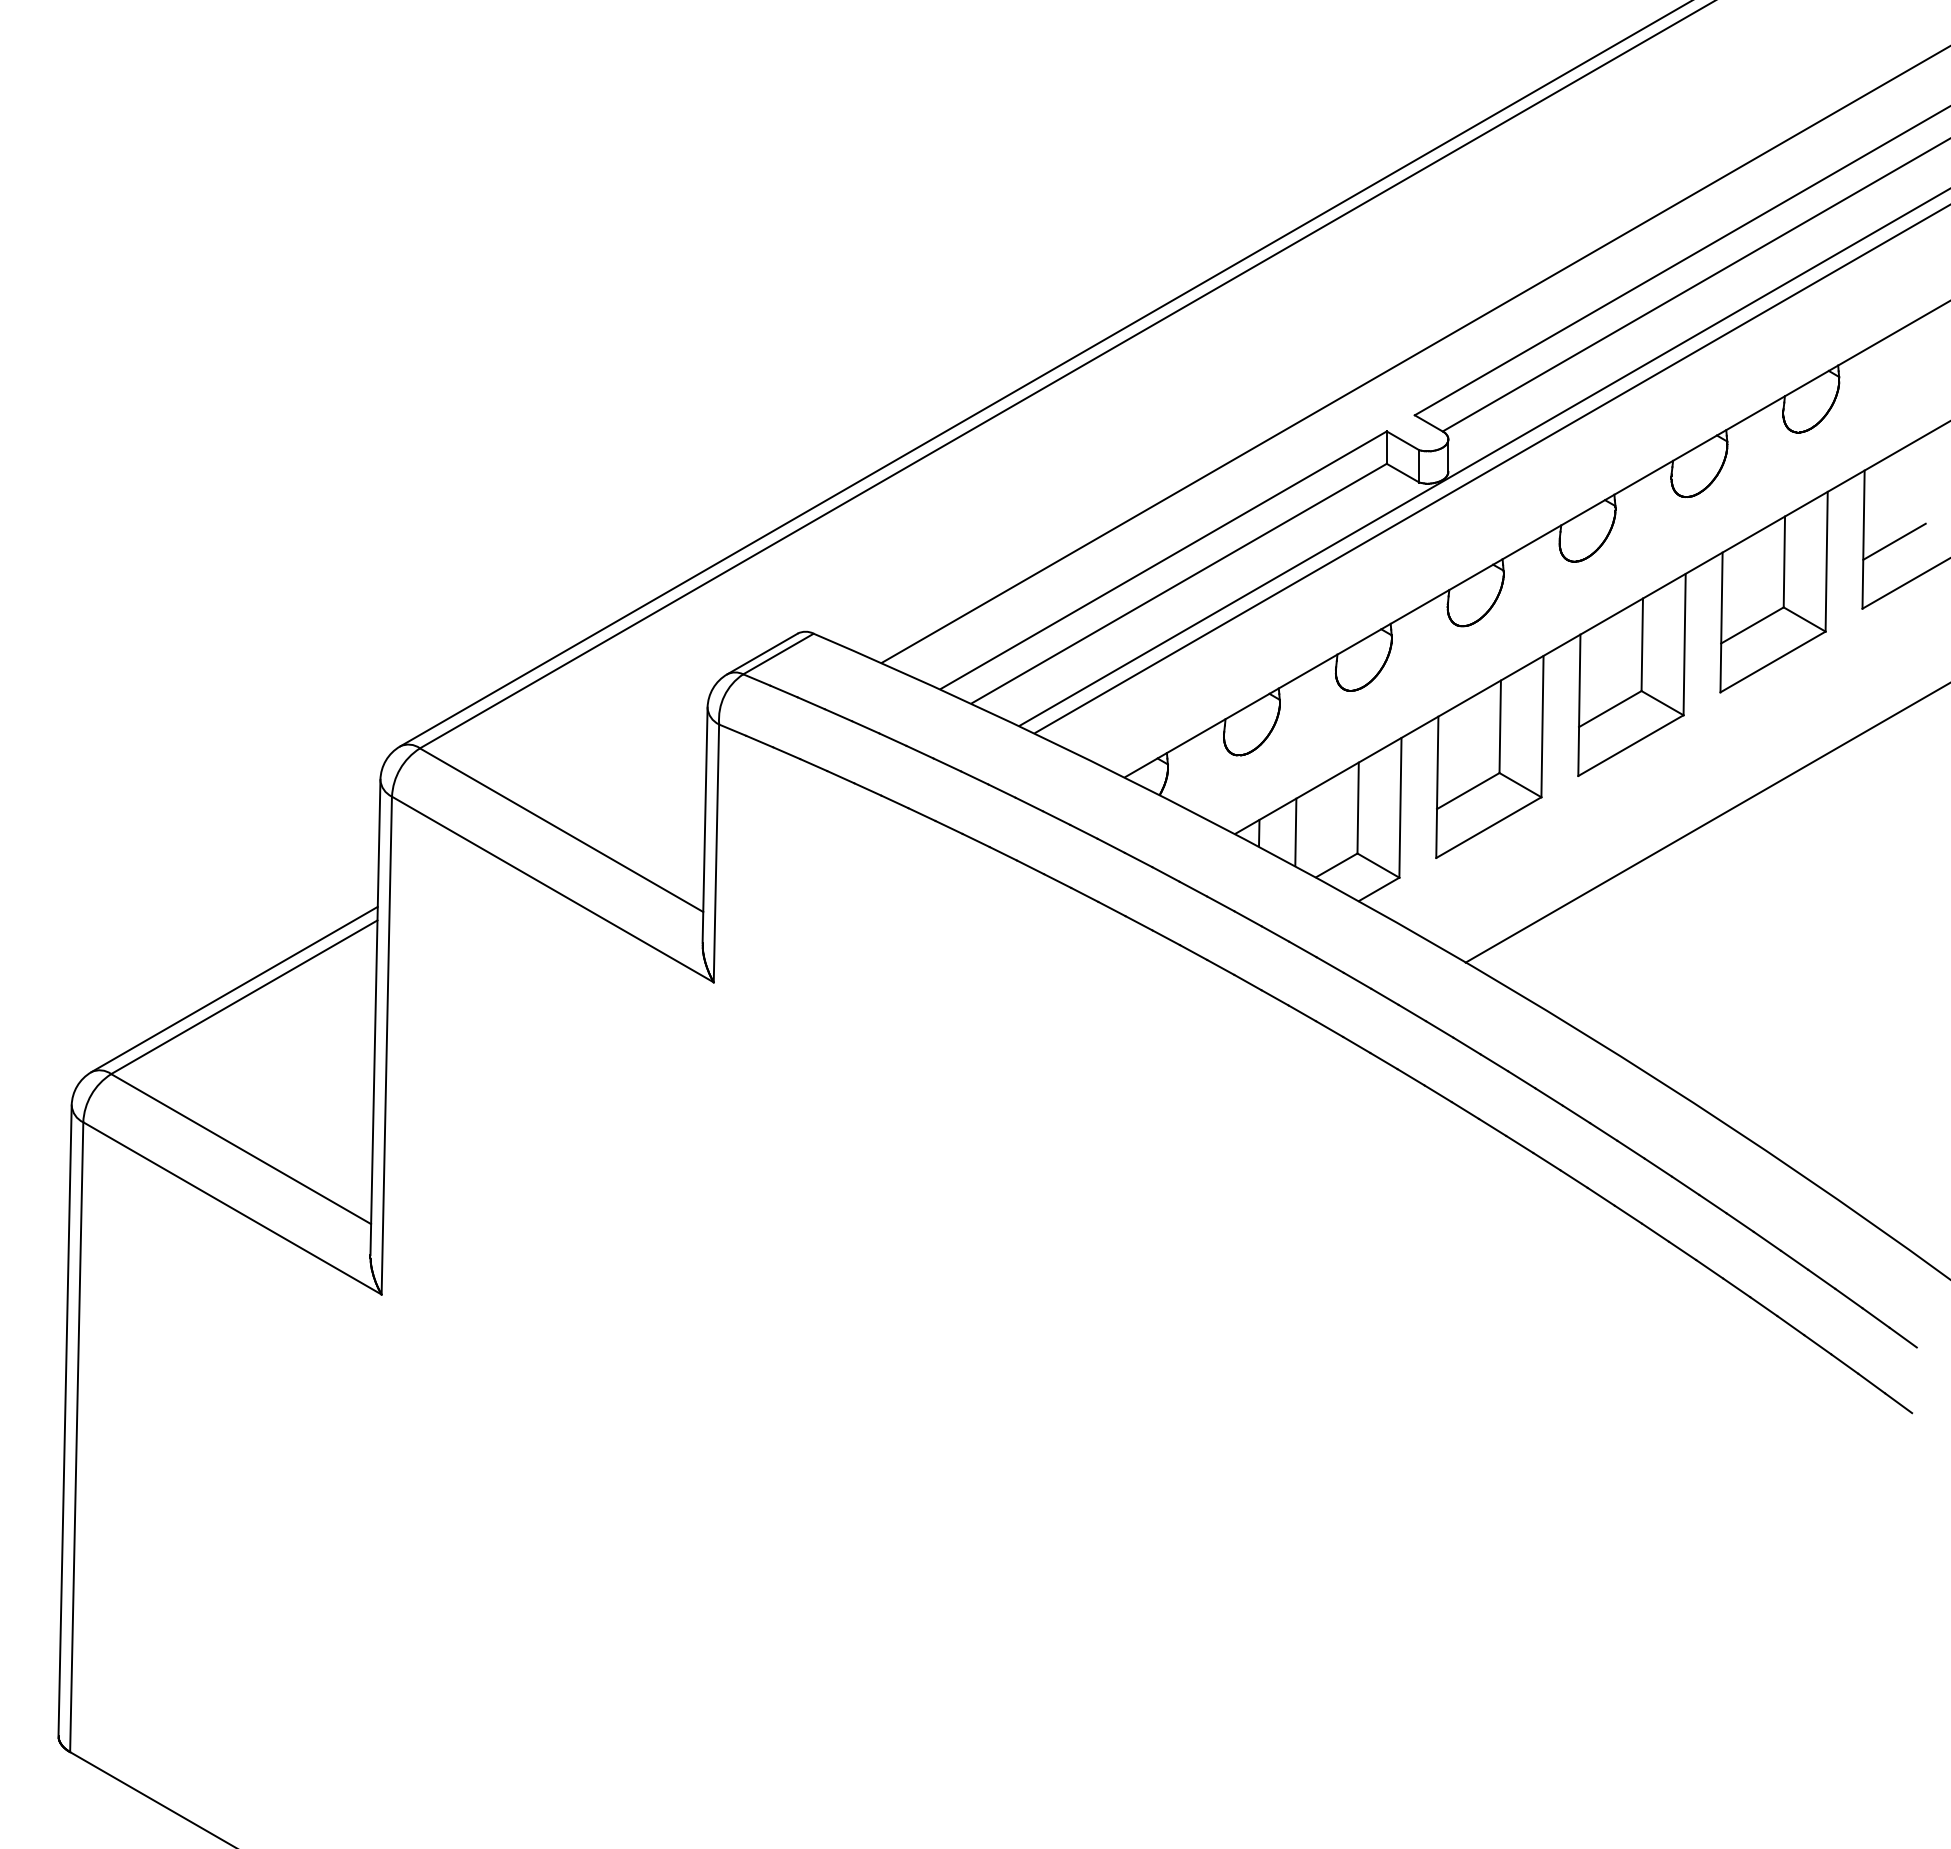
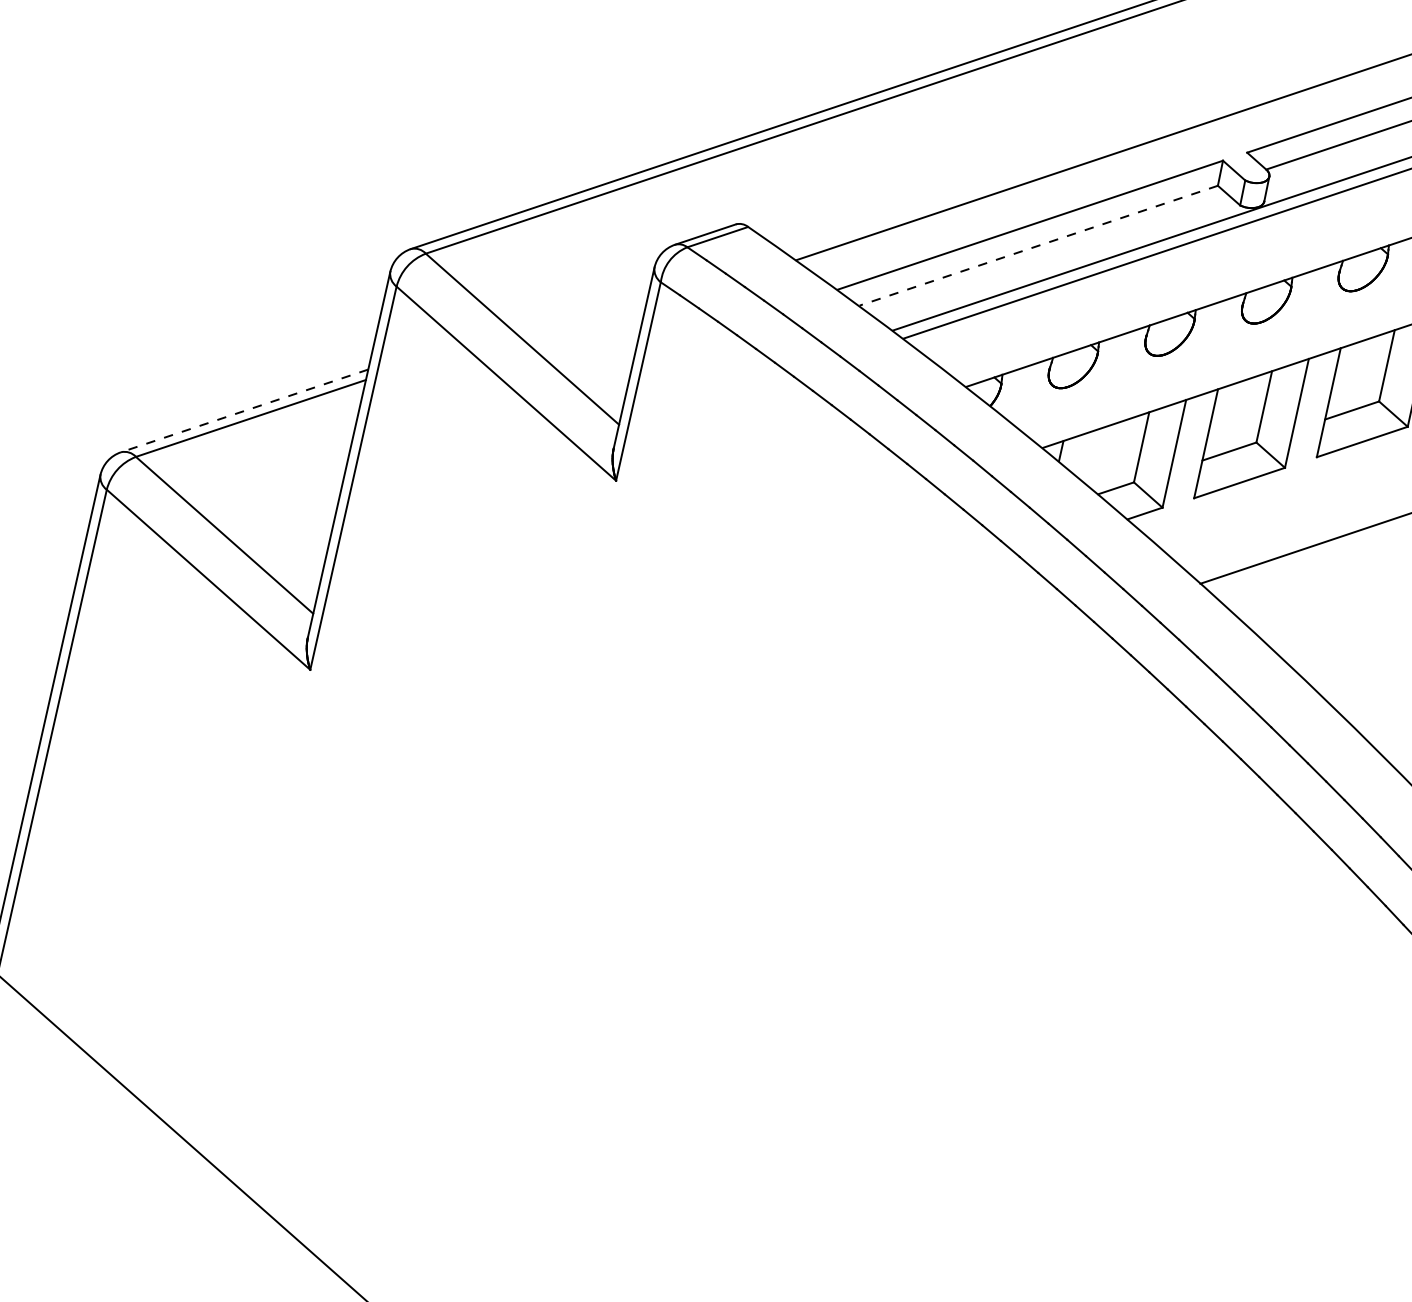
line: (1179, 583) -> (1038, 245), solid -> dashed
line: (1295, 831) -> (1089, 455), removed
line: (234, 989) -> (244, 410), solid -> dashed

